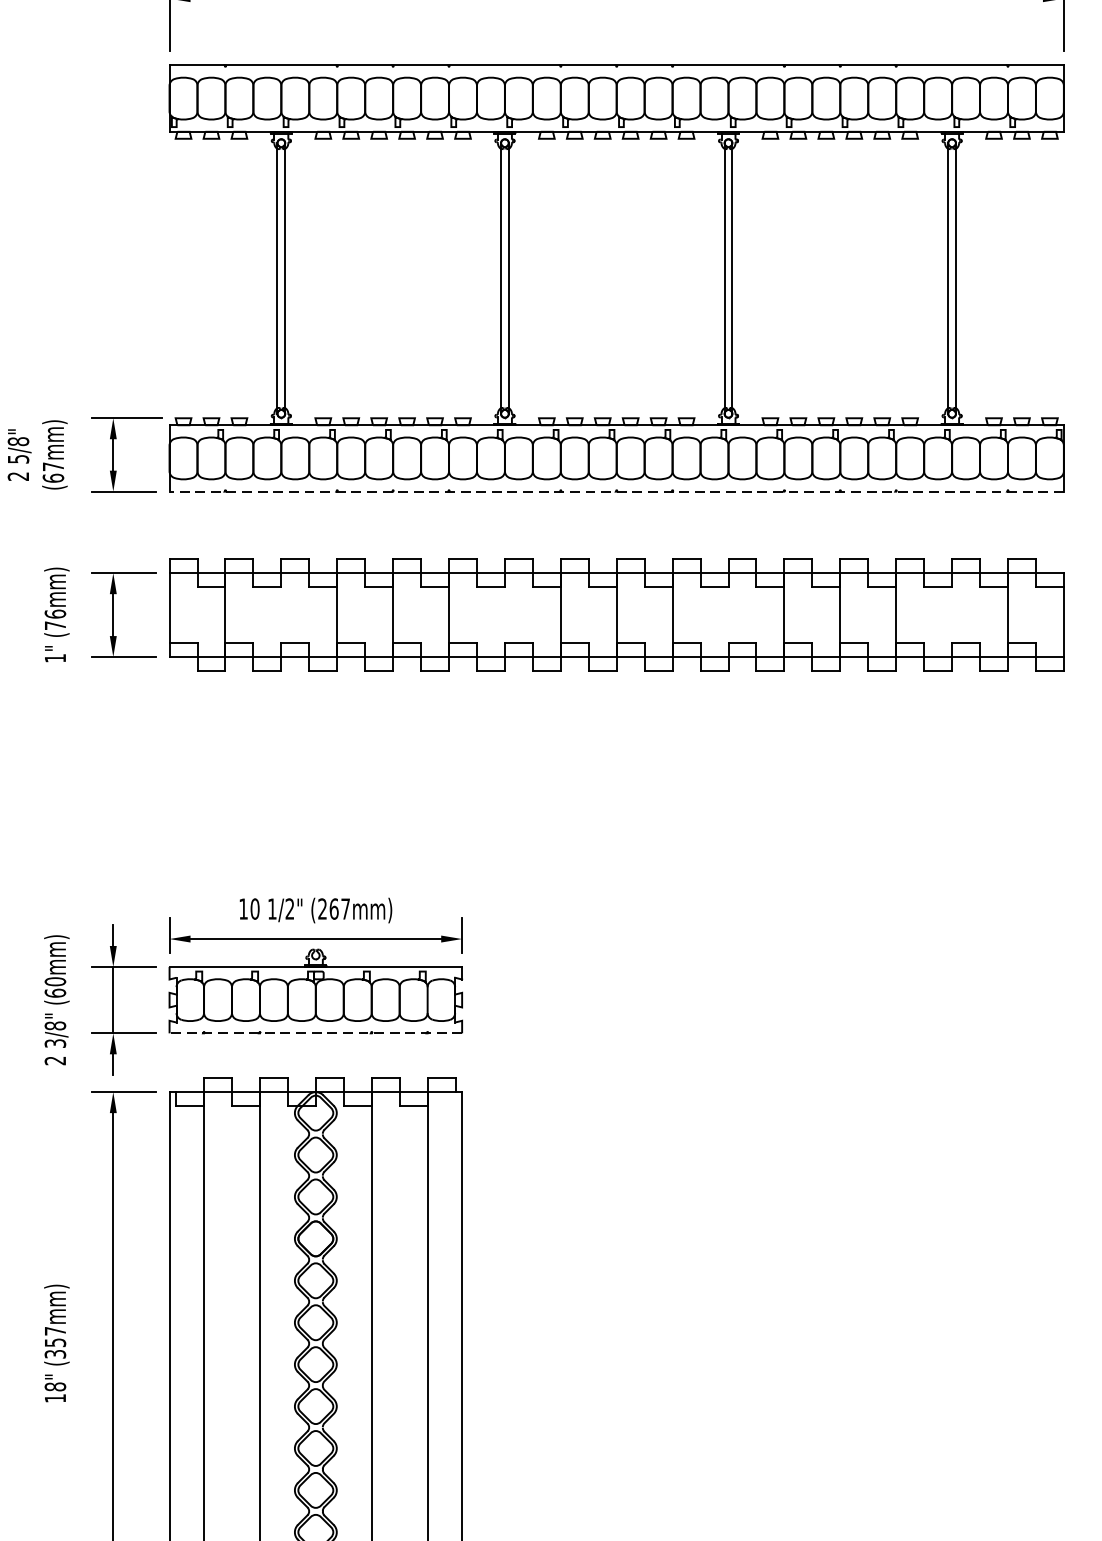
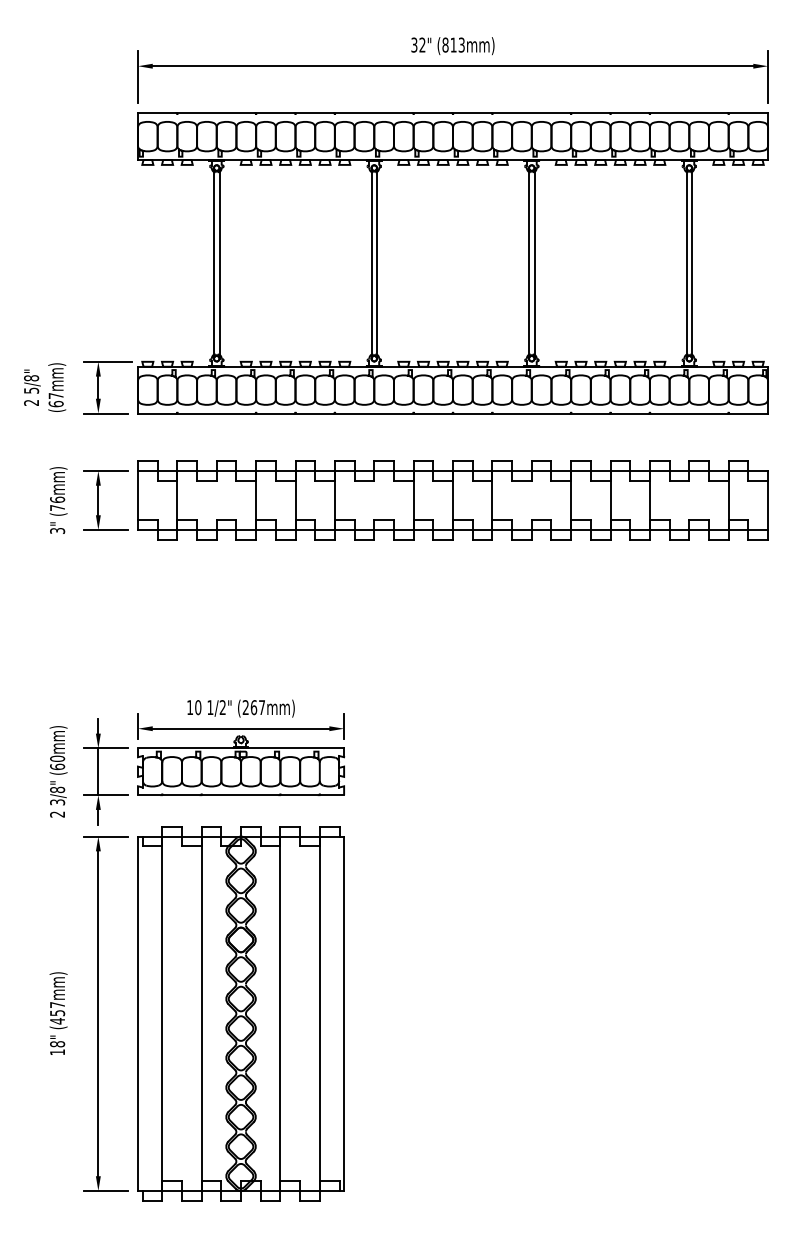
line: (615, 491) -> (452, 413), dashed -> solid
text: (55, 657) -> (57, 530), 1" -> 3"
line: (315, 1033) -> (240, 795), dashed -> solid
text: (55, 1354) -> (57, 1021), (357mm) -> (457mm)

